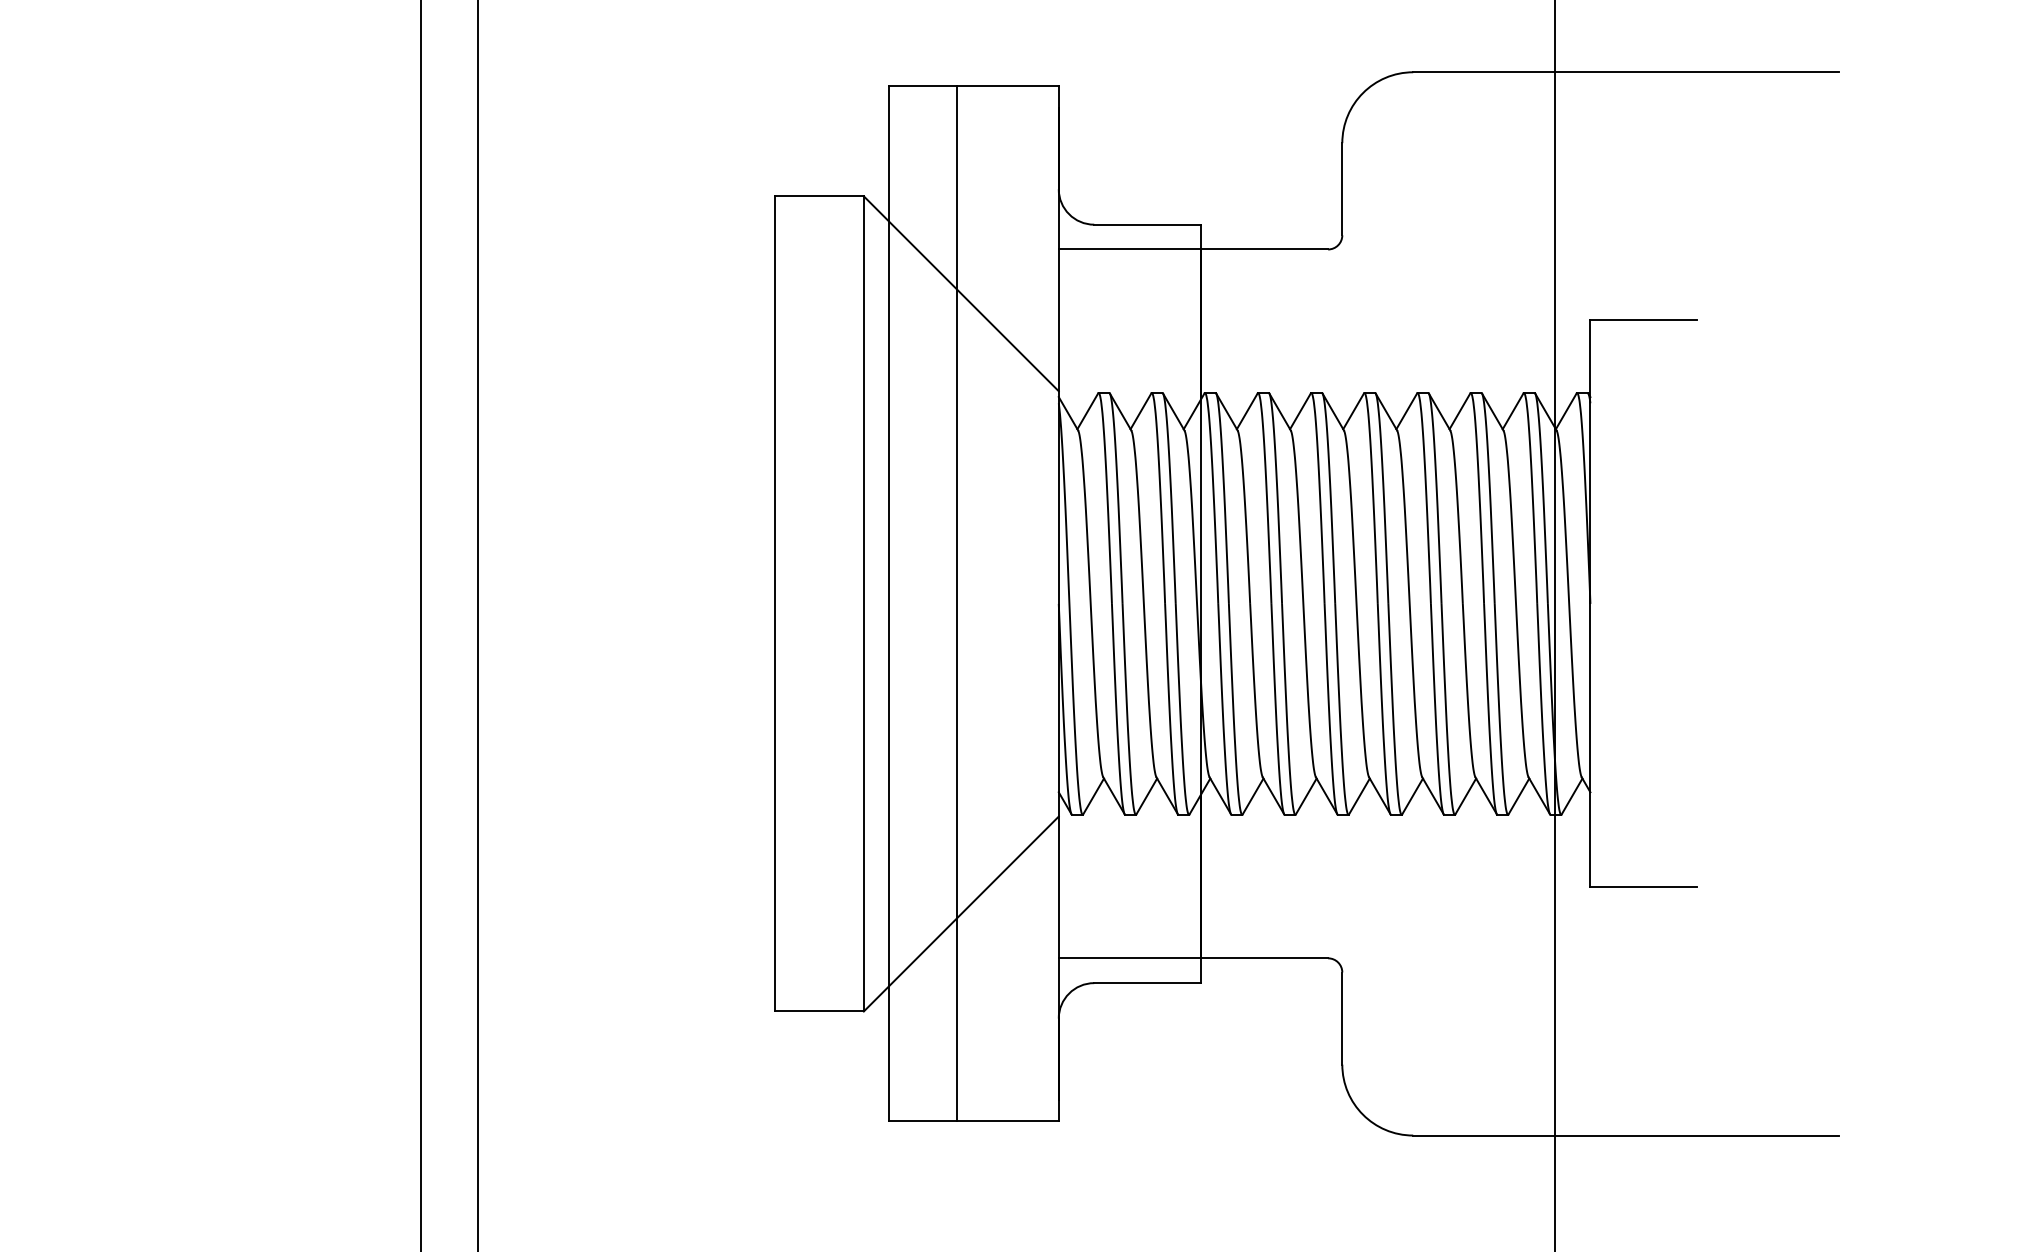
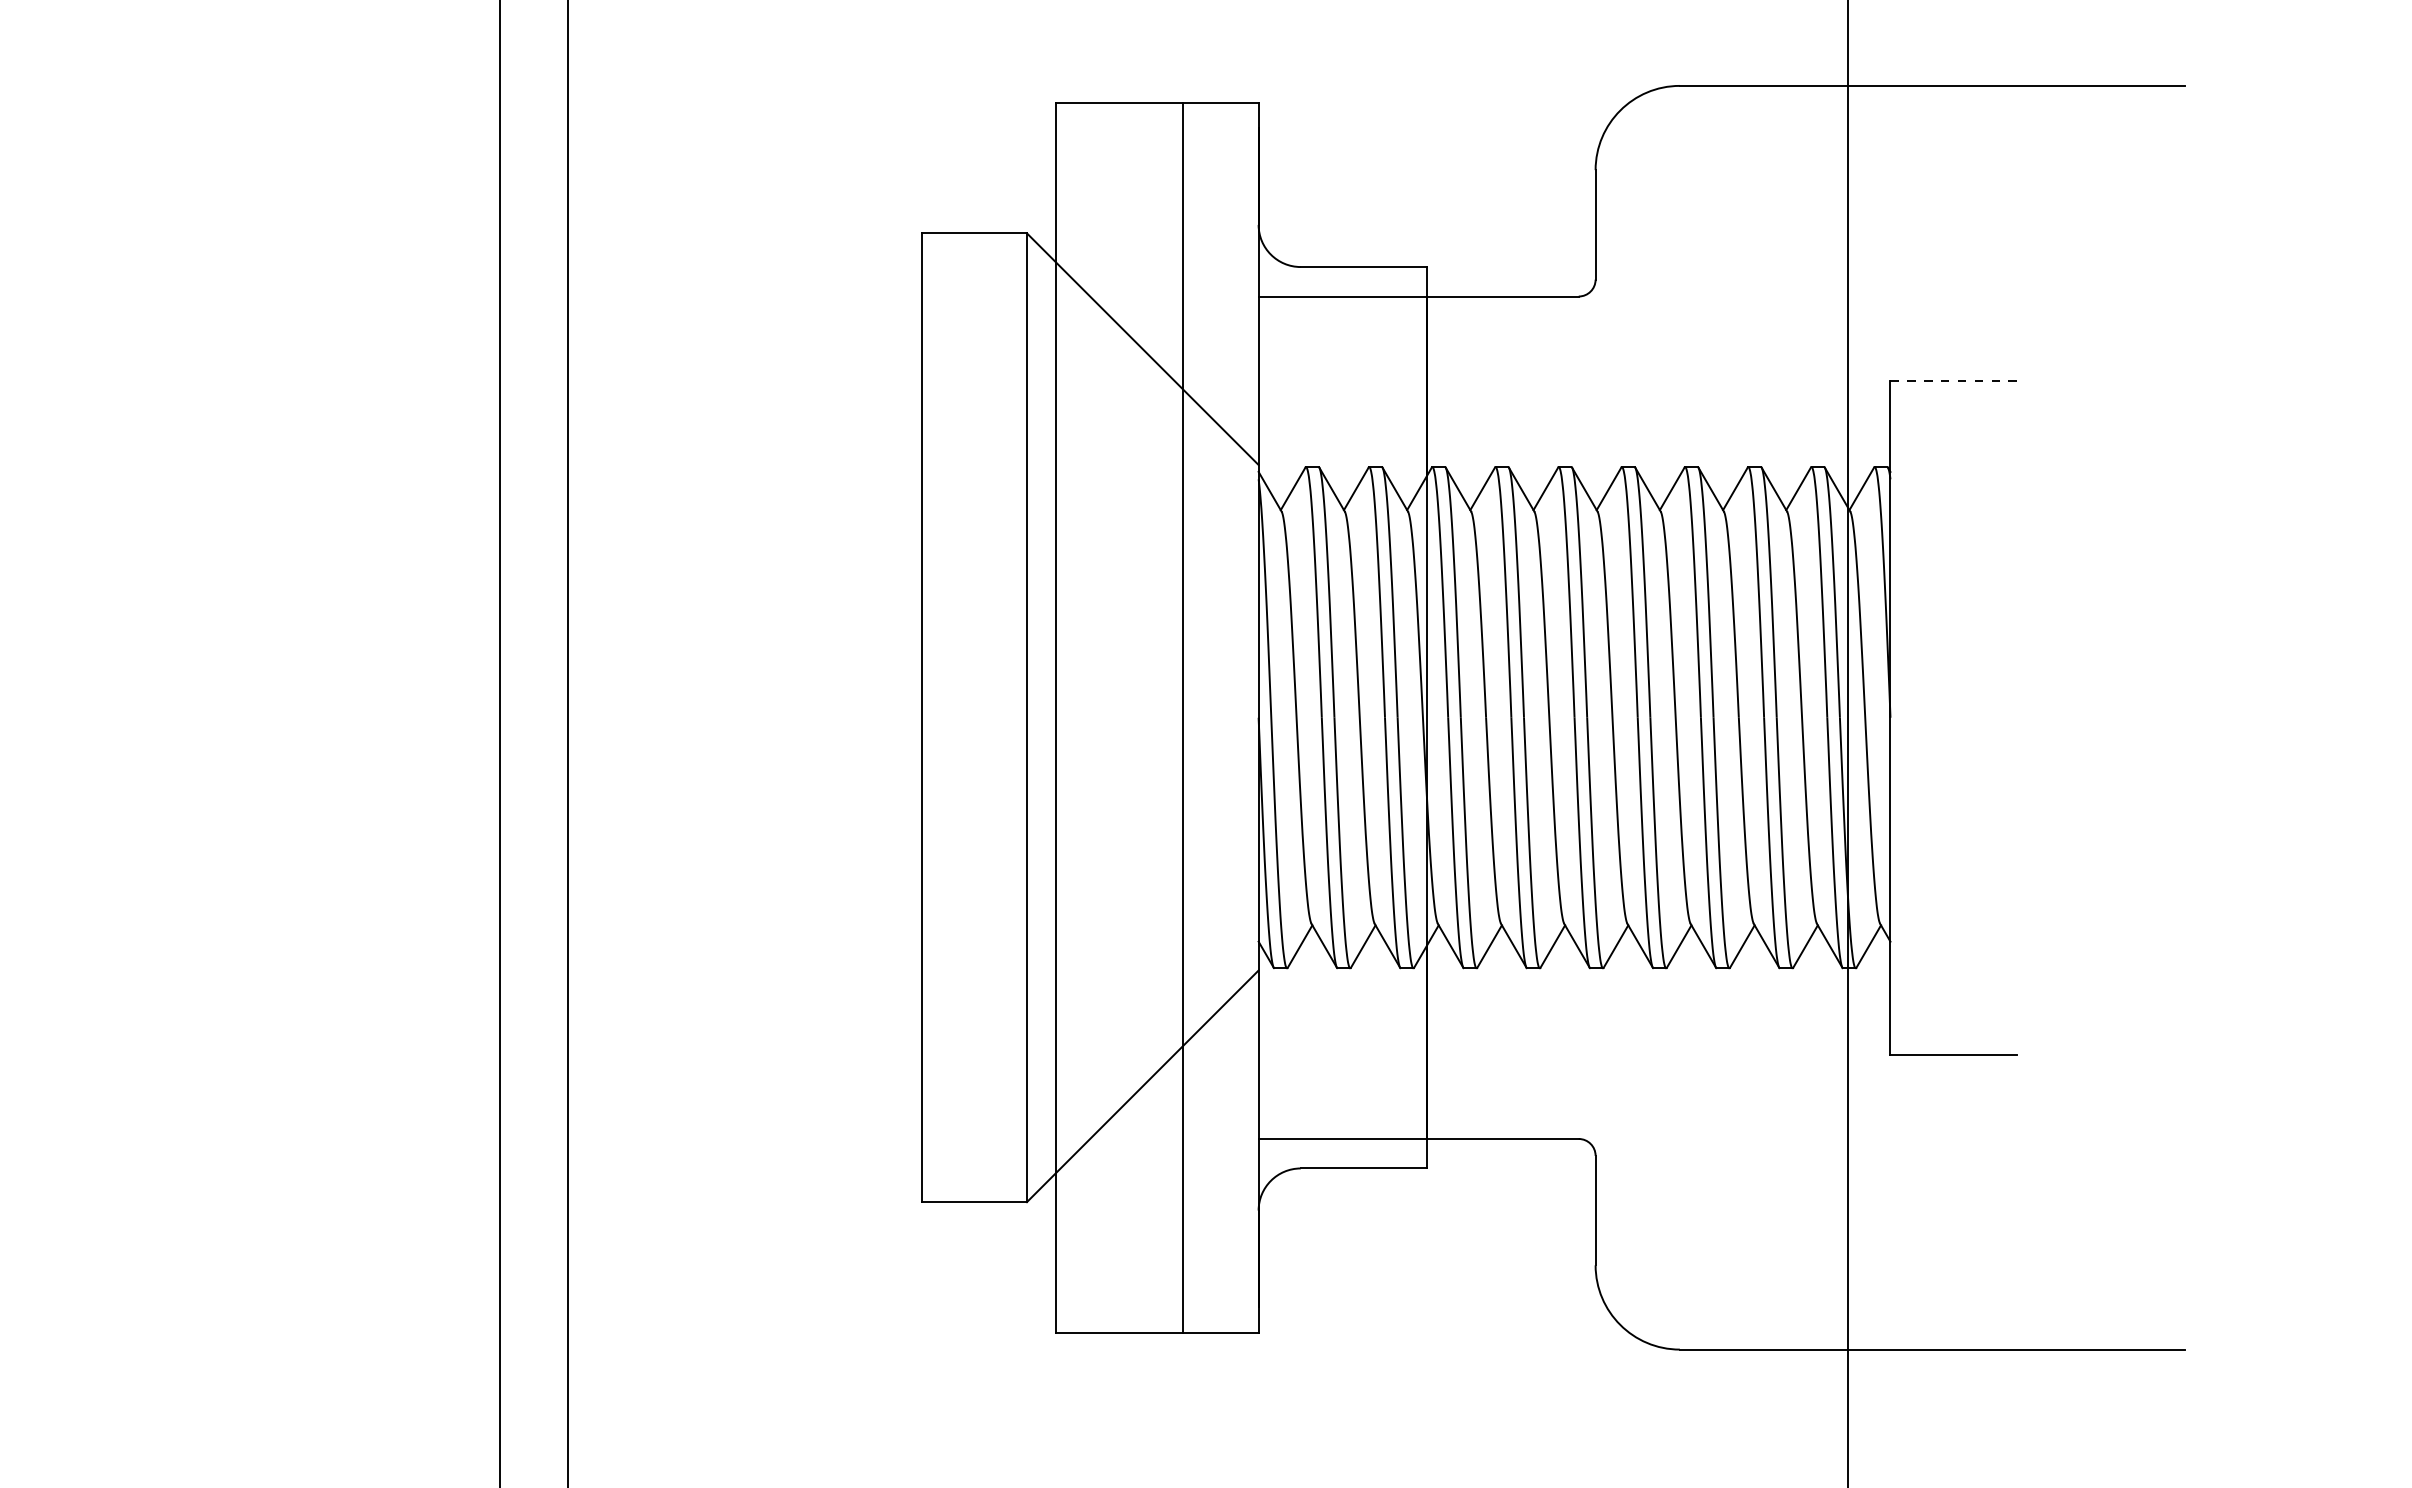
line: (1643, 320) -> (1953, 380), solid -> dashed
line: (956, 603) -> (1183, 717), moved

